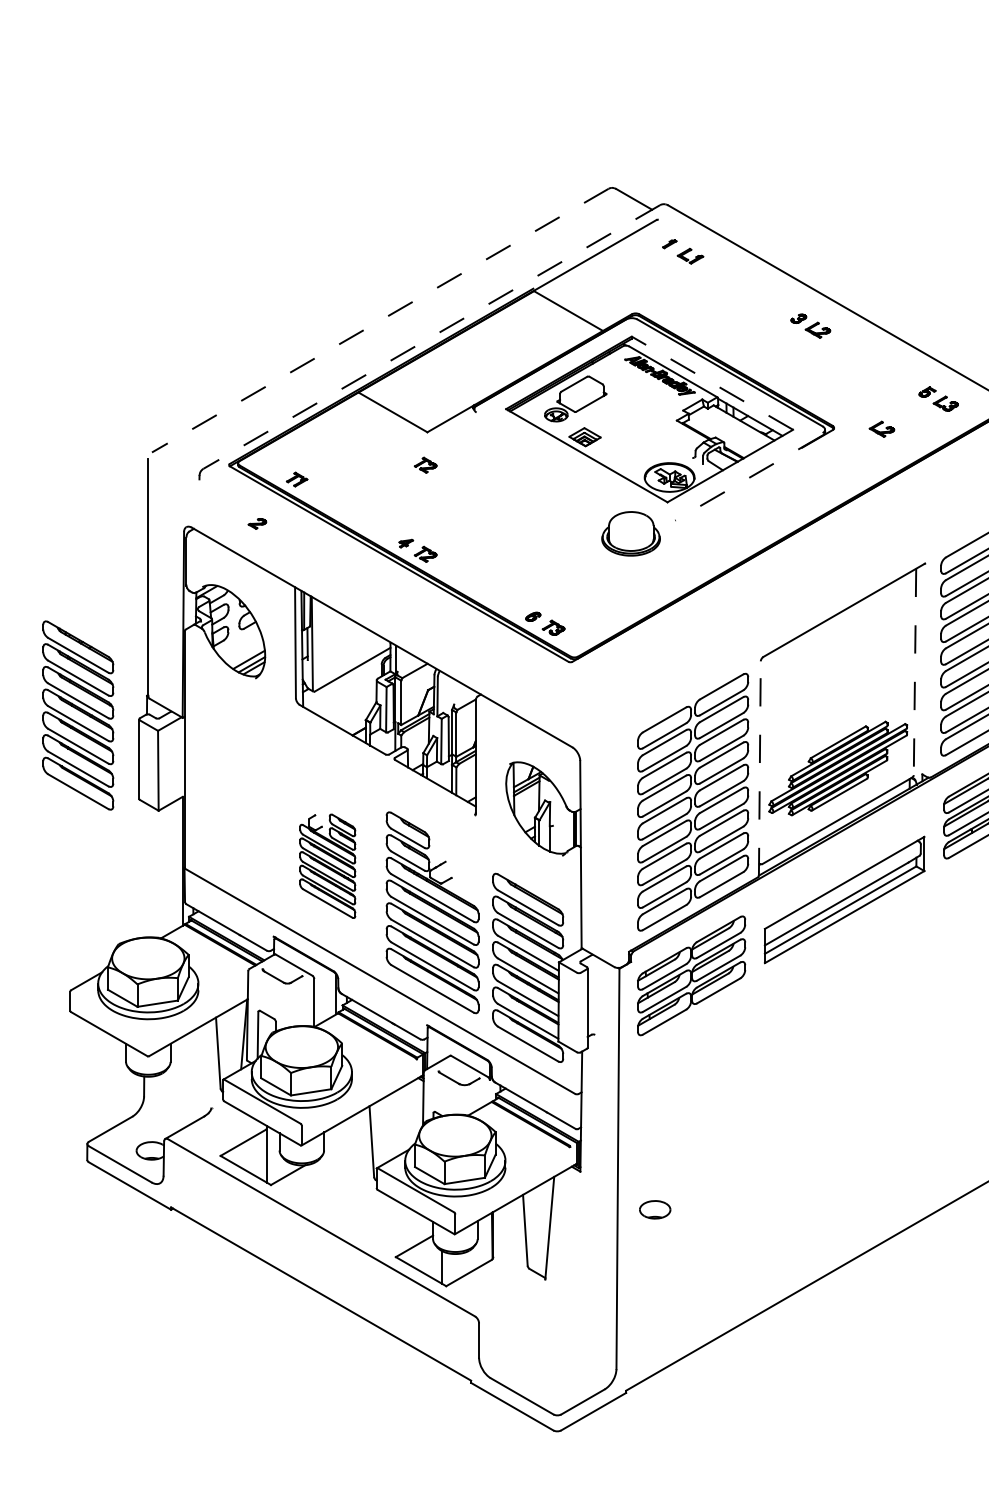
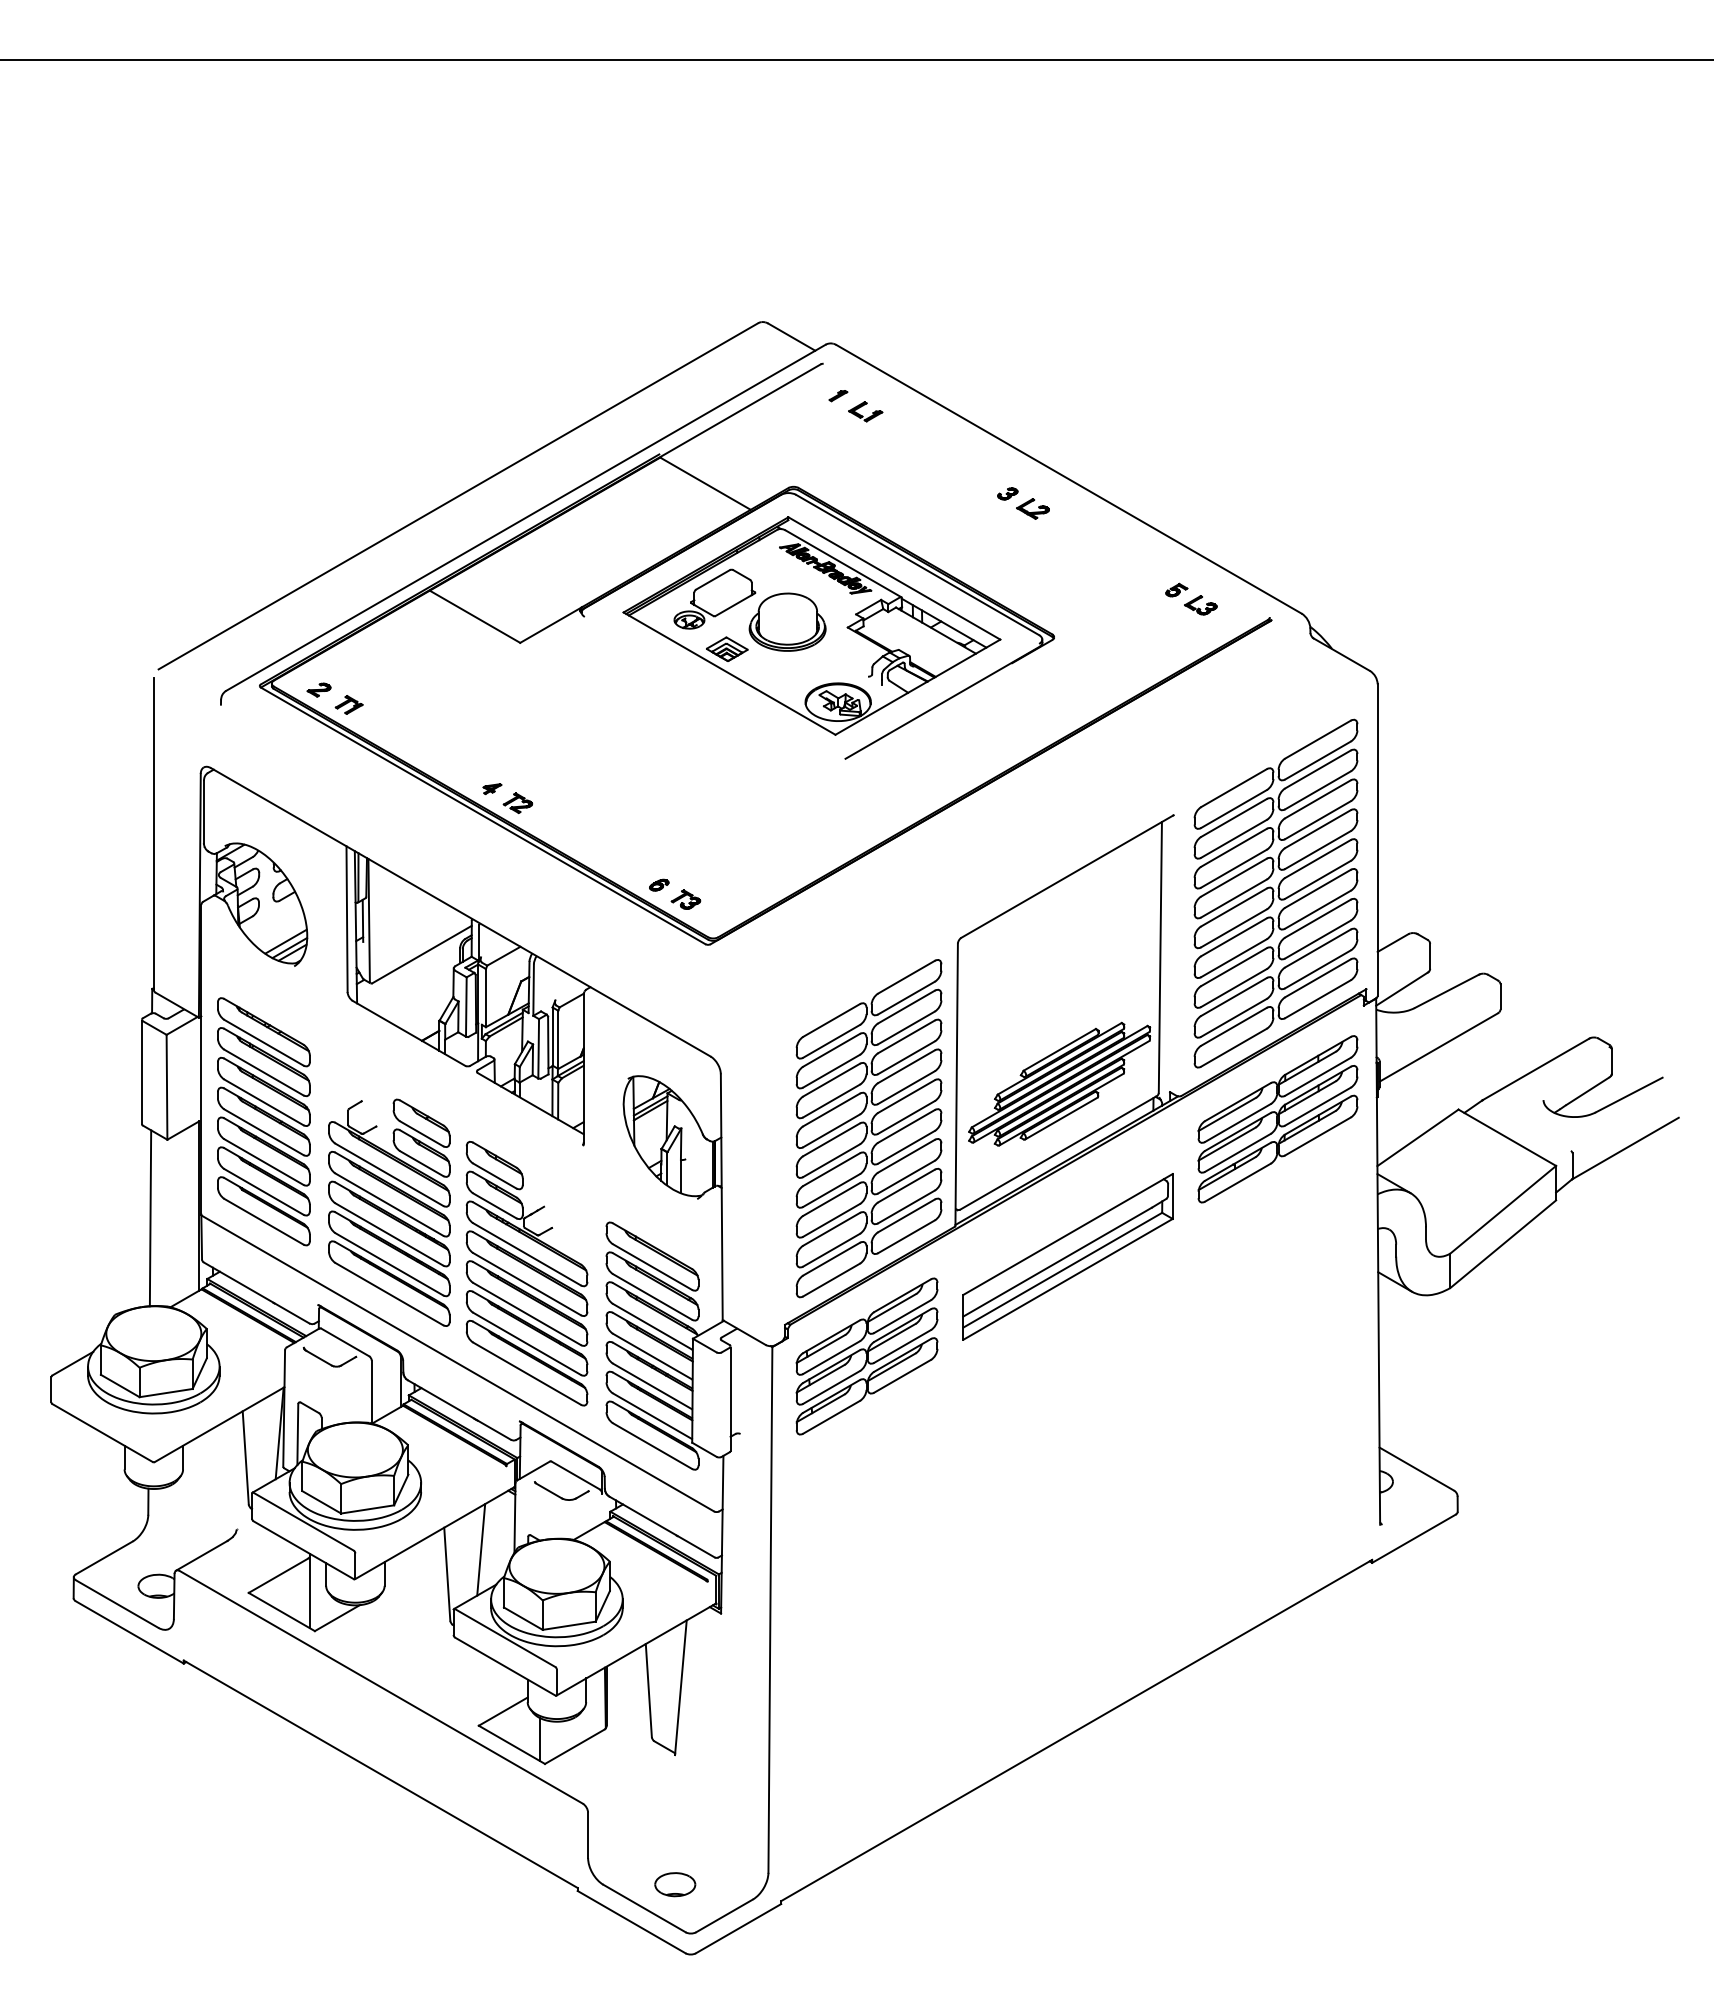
line: (379, 320) -> (457, 496), dashed -> solid
line: (431, 337) -> (525, 518), dashed -> solid
line: (711, 383) -> (893, 578), dashed -> solid
part: (881, 428) -> (1116, 638), removed
part: (425, 464) -> (517, 685), removed
line: (749, 477) -> (942, 702), dashed -> solid
part: (256, 523) -> (318, 689), moved
part: (630, 533) -> (787, 621), moved
line: (915, 671) -> (1160, 957), dashed -> solid
part: (77, 715) -> (263, 1121), moved
line: (759, 768) -> (956, 1084), dashed -> solid
part: (327, 866) -> (389, 1212), size x1.67
line: (145, 870) -> (150, 1218), added
line: (397, 1122) -> (481, 1549), added
part: (655, 1209) -> (675, 1884), moved

